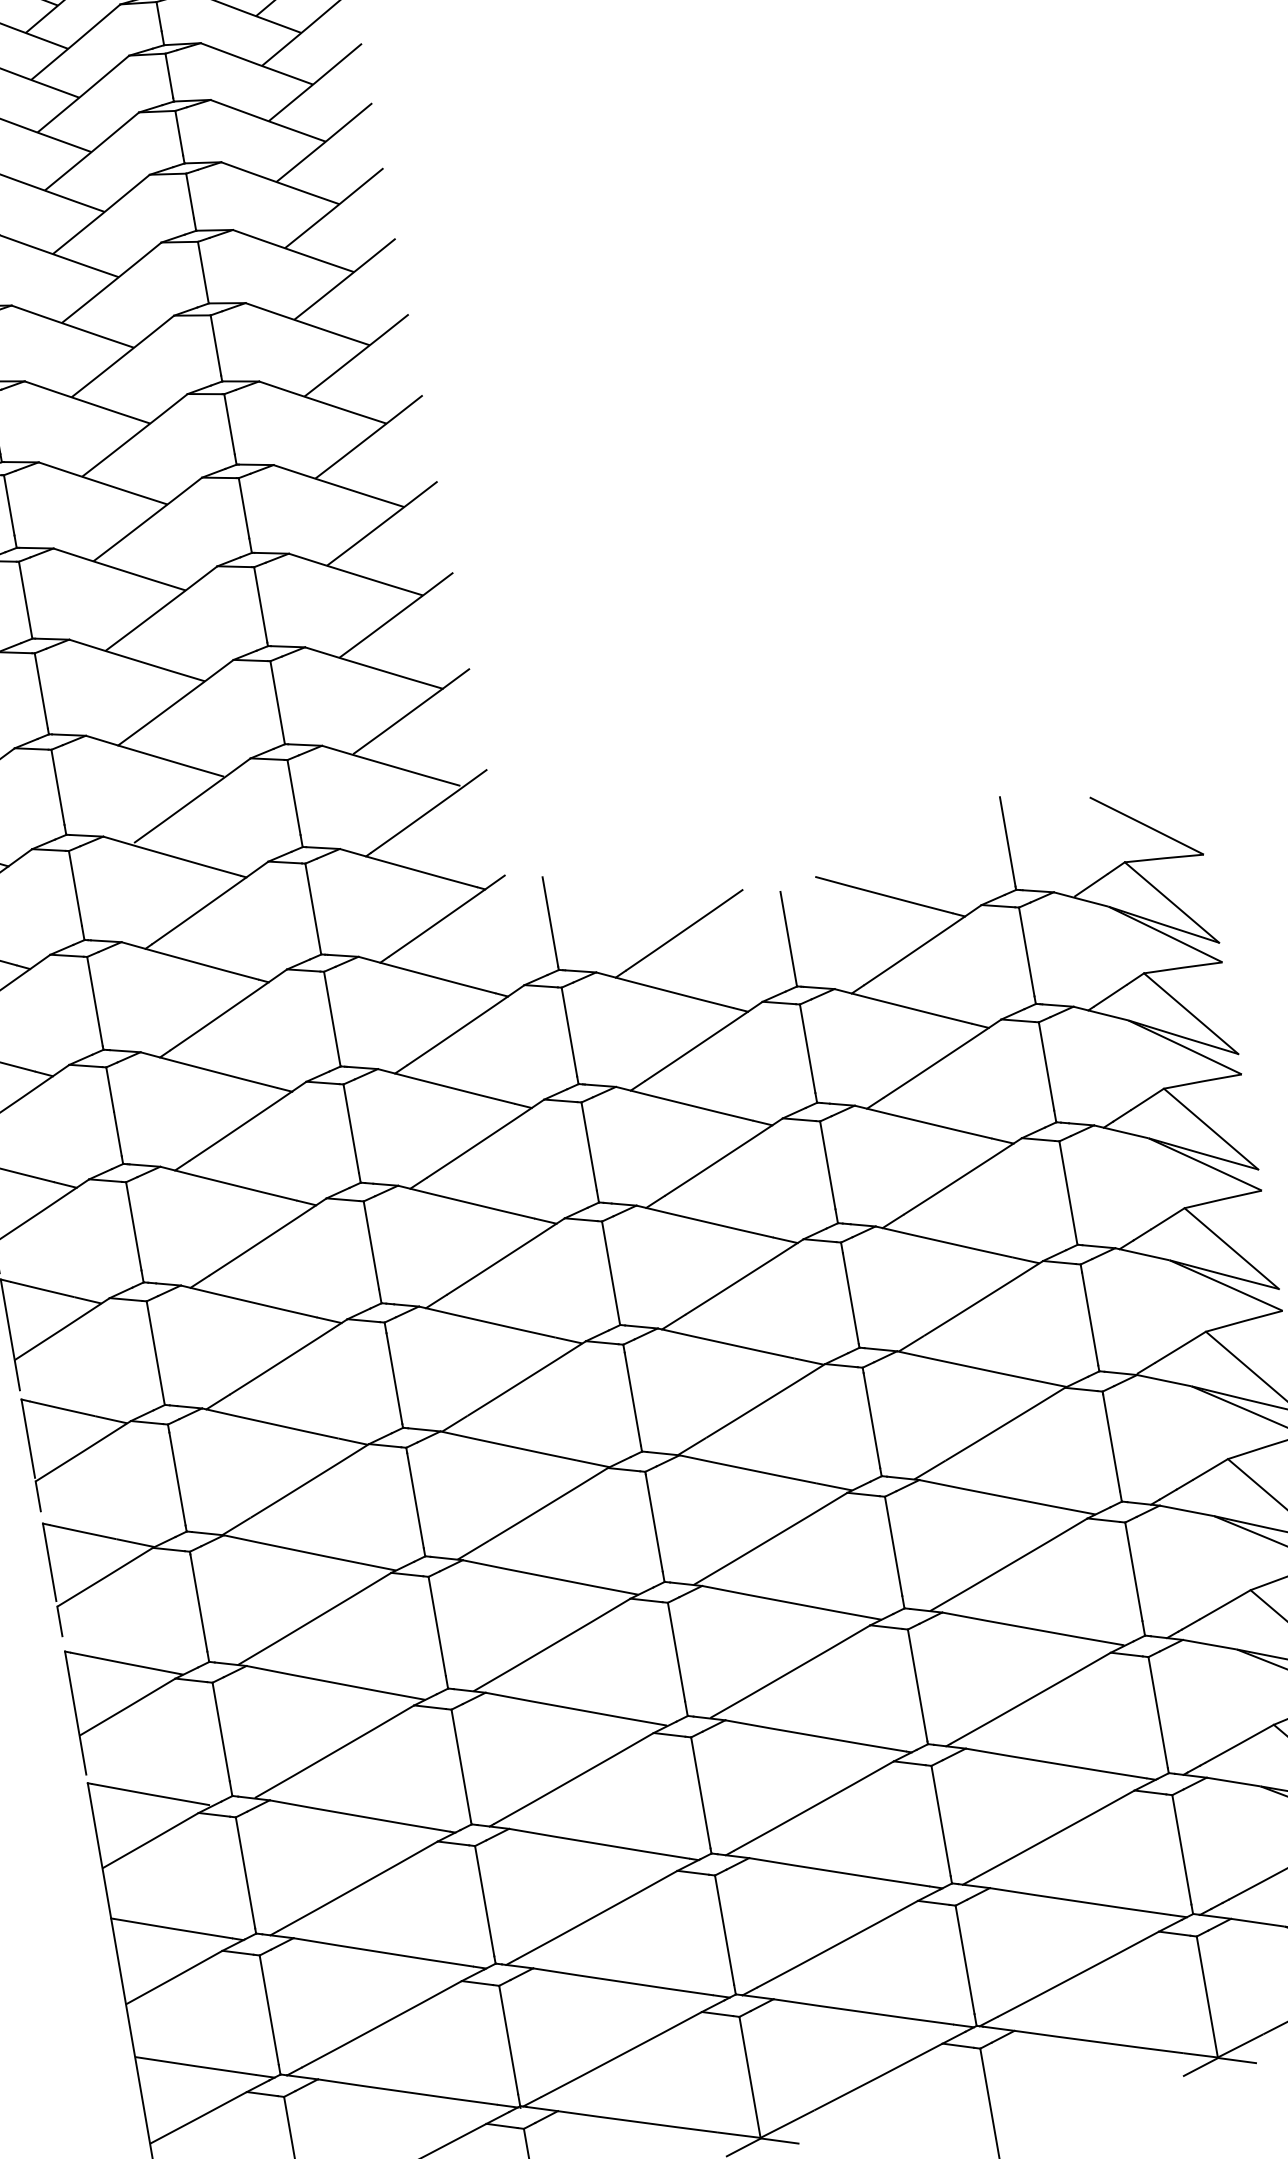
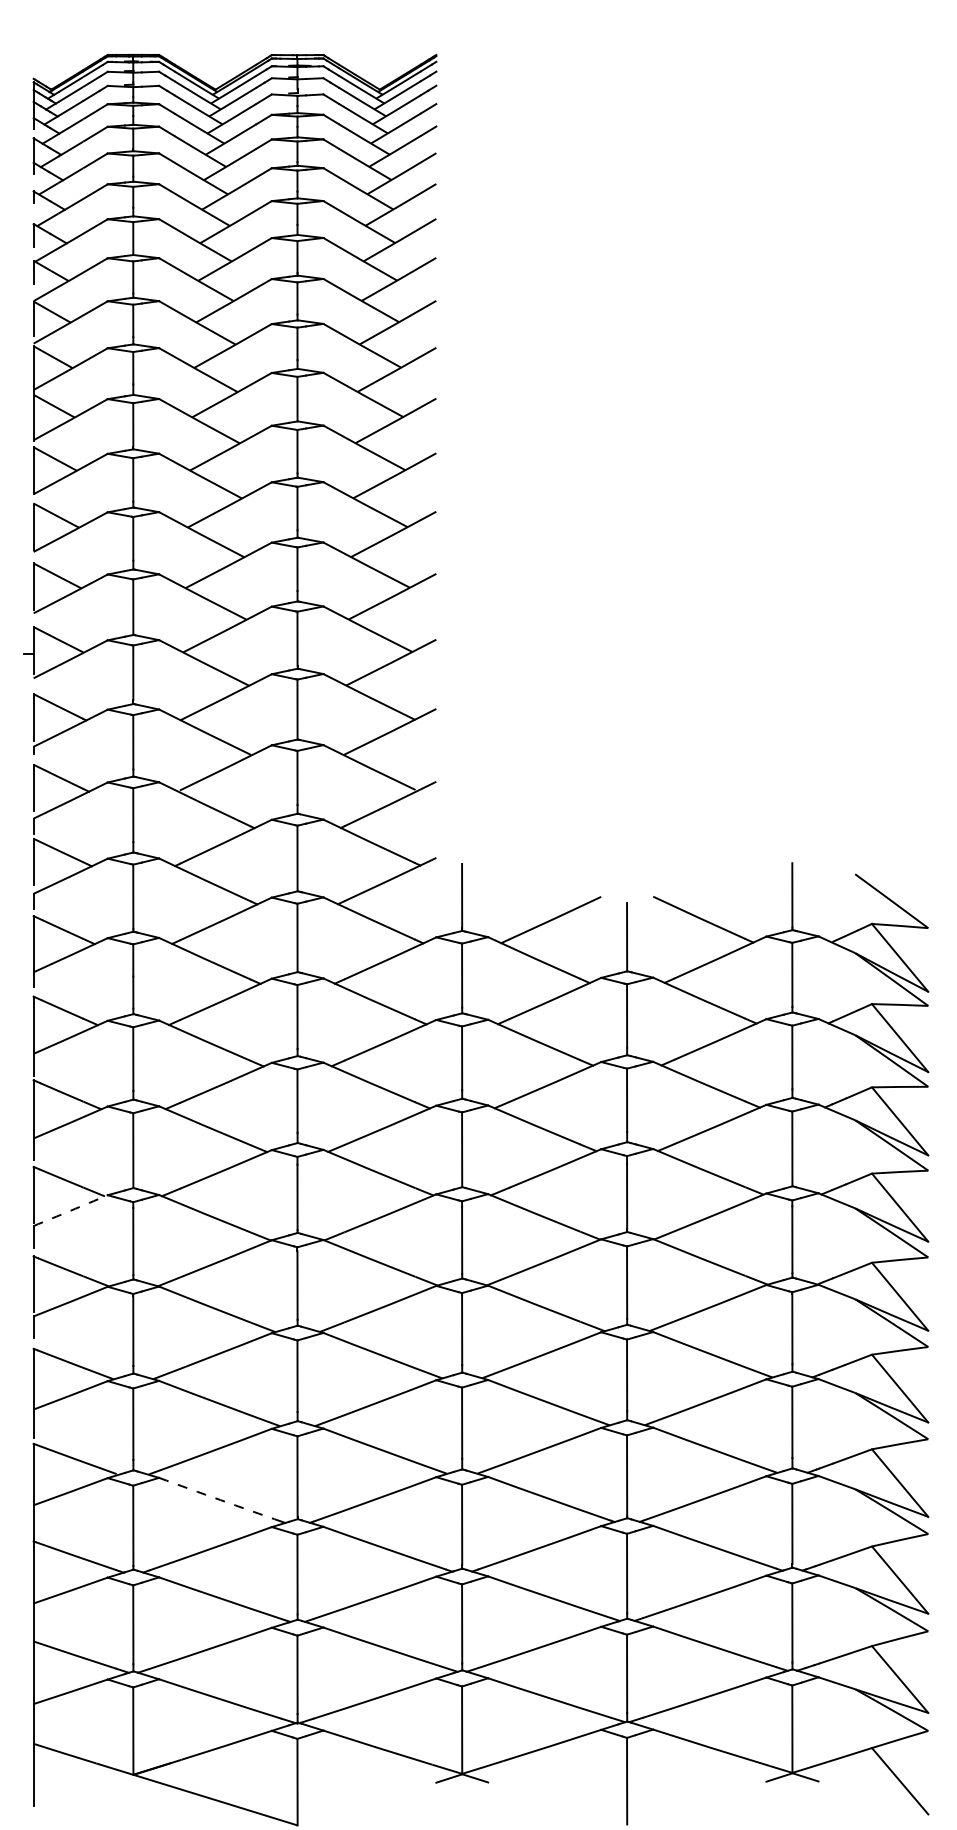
arc: (83, 1451) -> (70, 1210), solid -> dashed
arc: (360, 1816) -> (220, 1500), solid -> dashed

